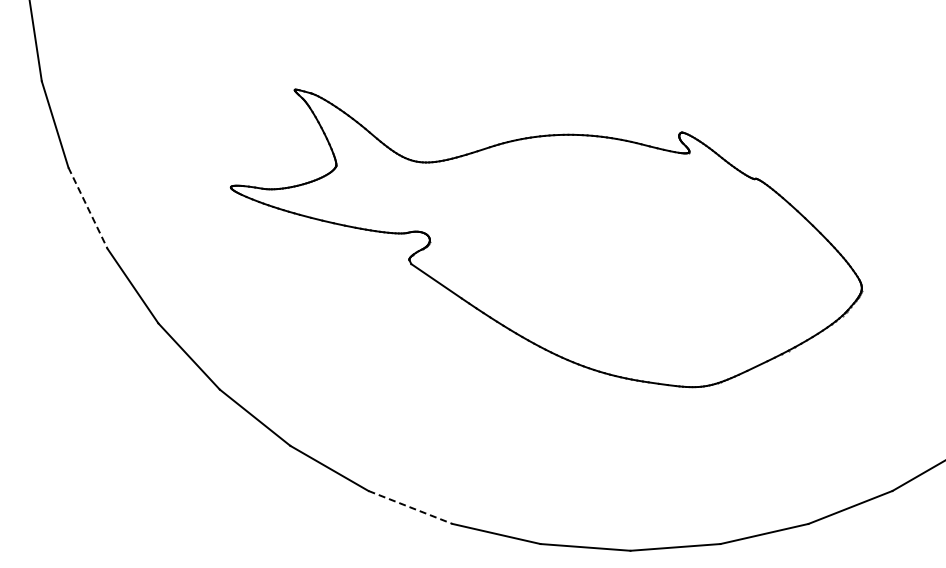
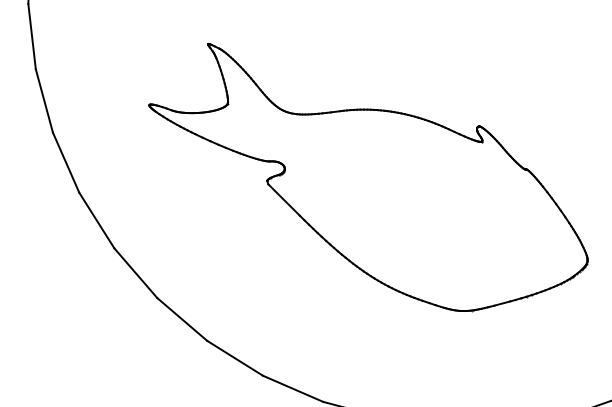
line: (88, 208) -> (44, 101), dashed -> solid
line: (410, 507) -> (235, 358), dashed -> solid

